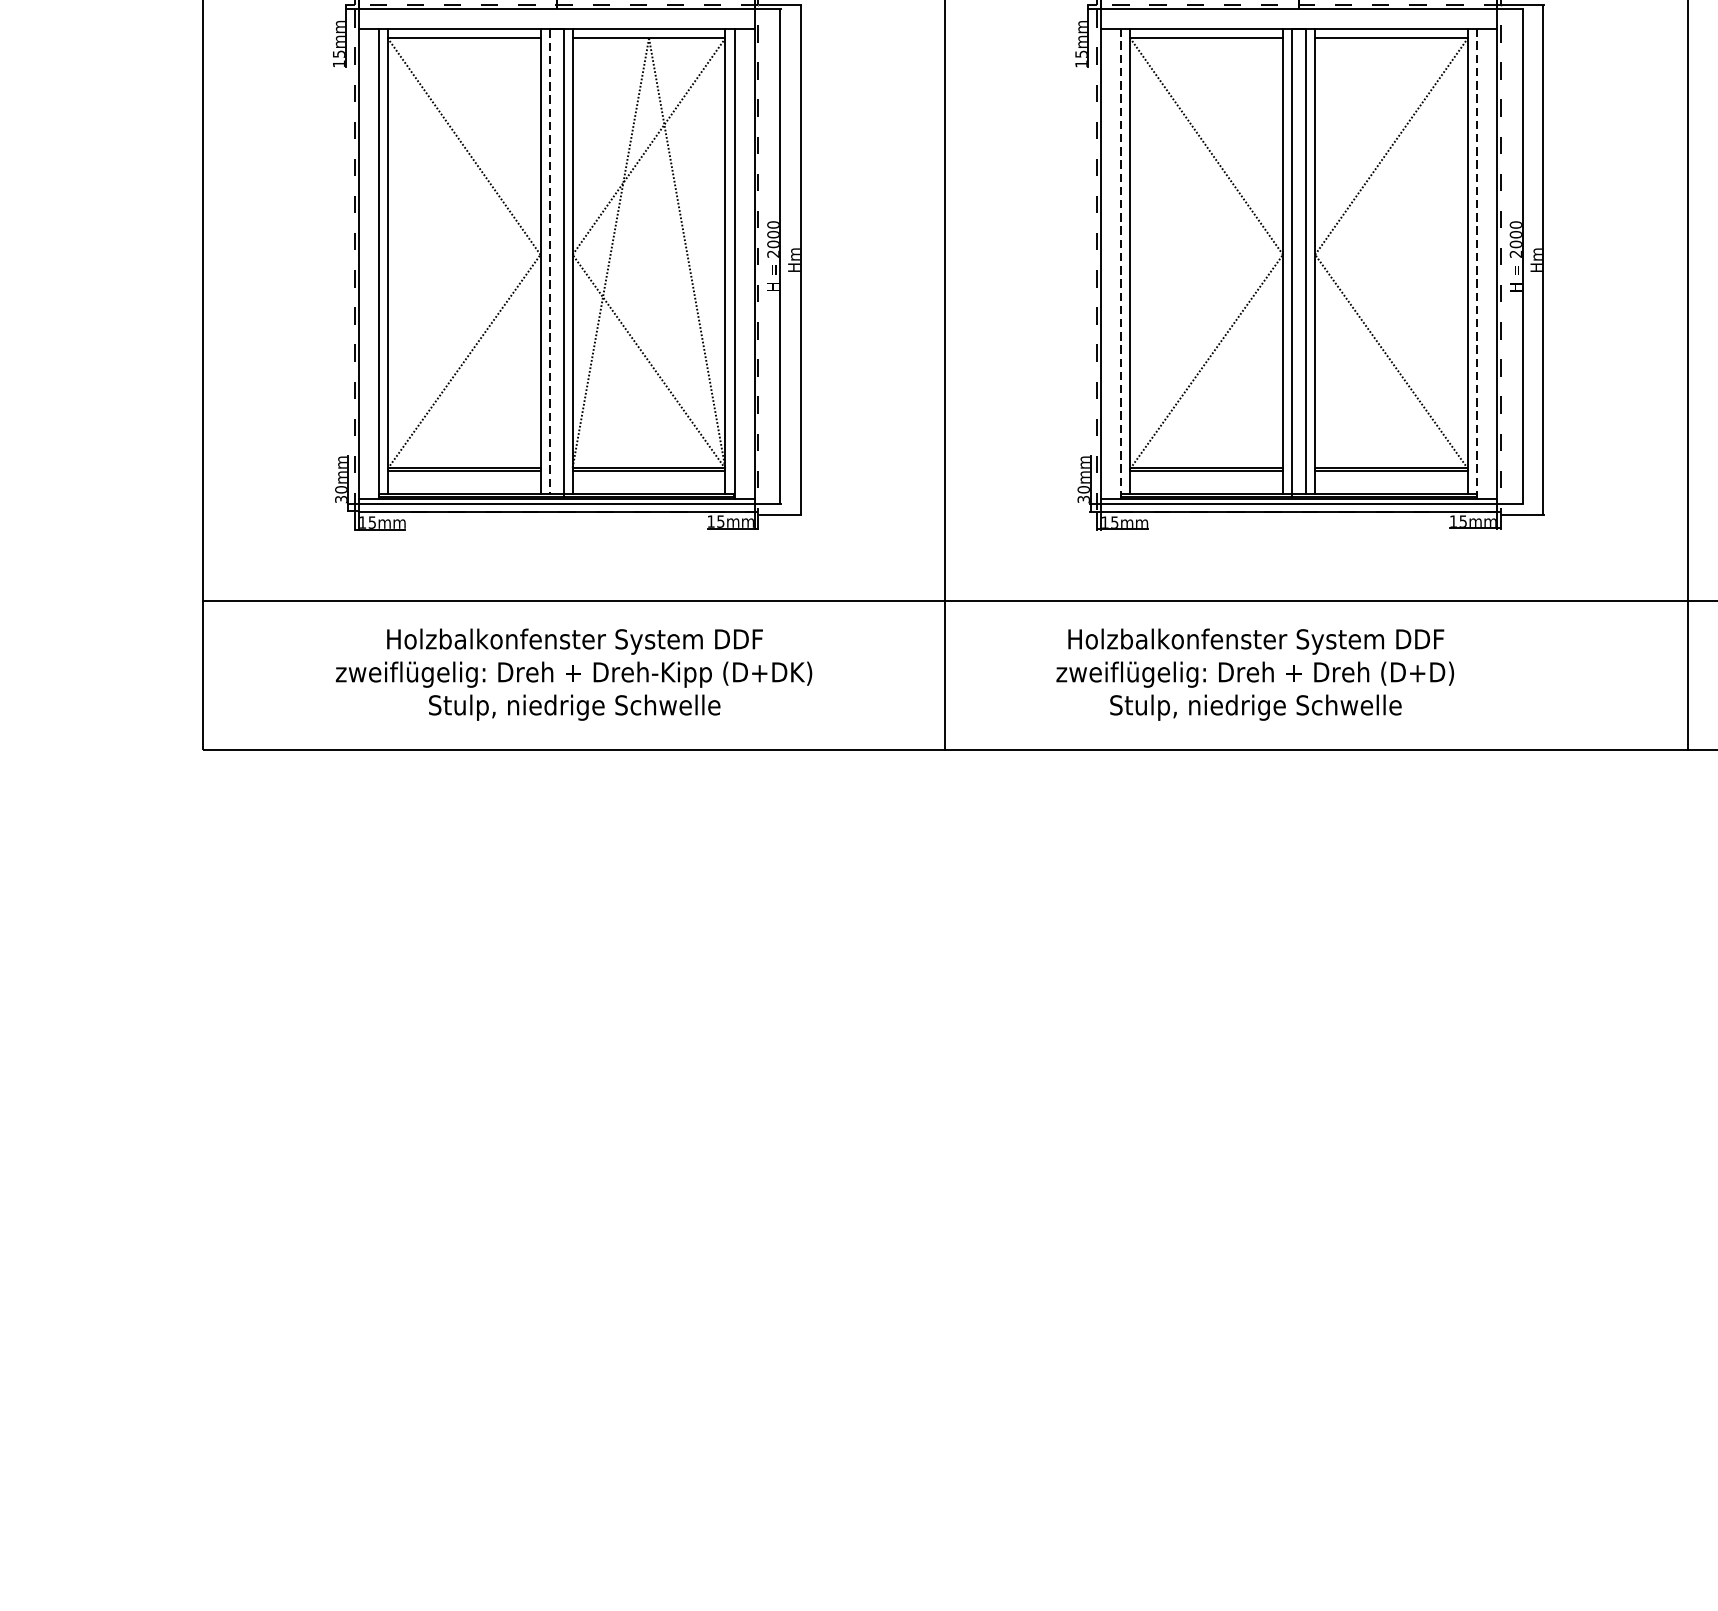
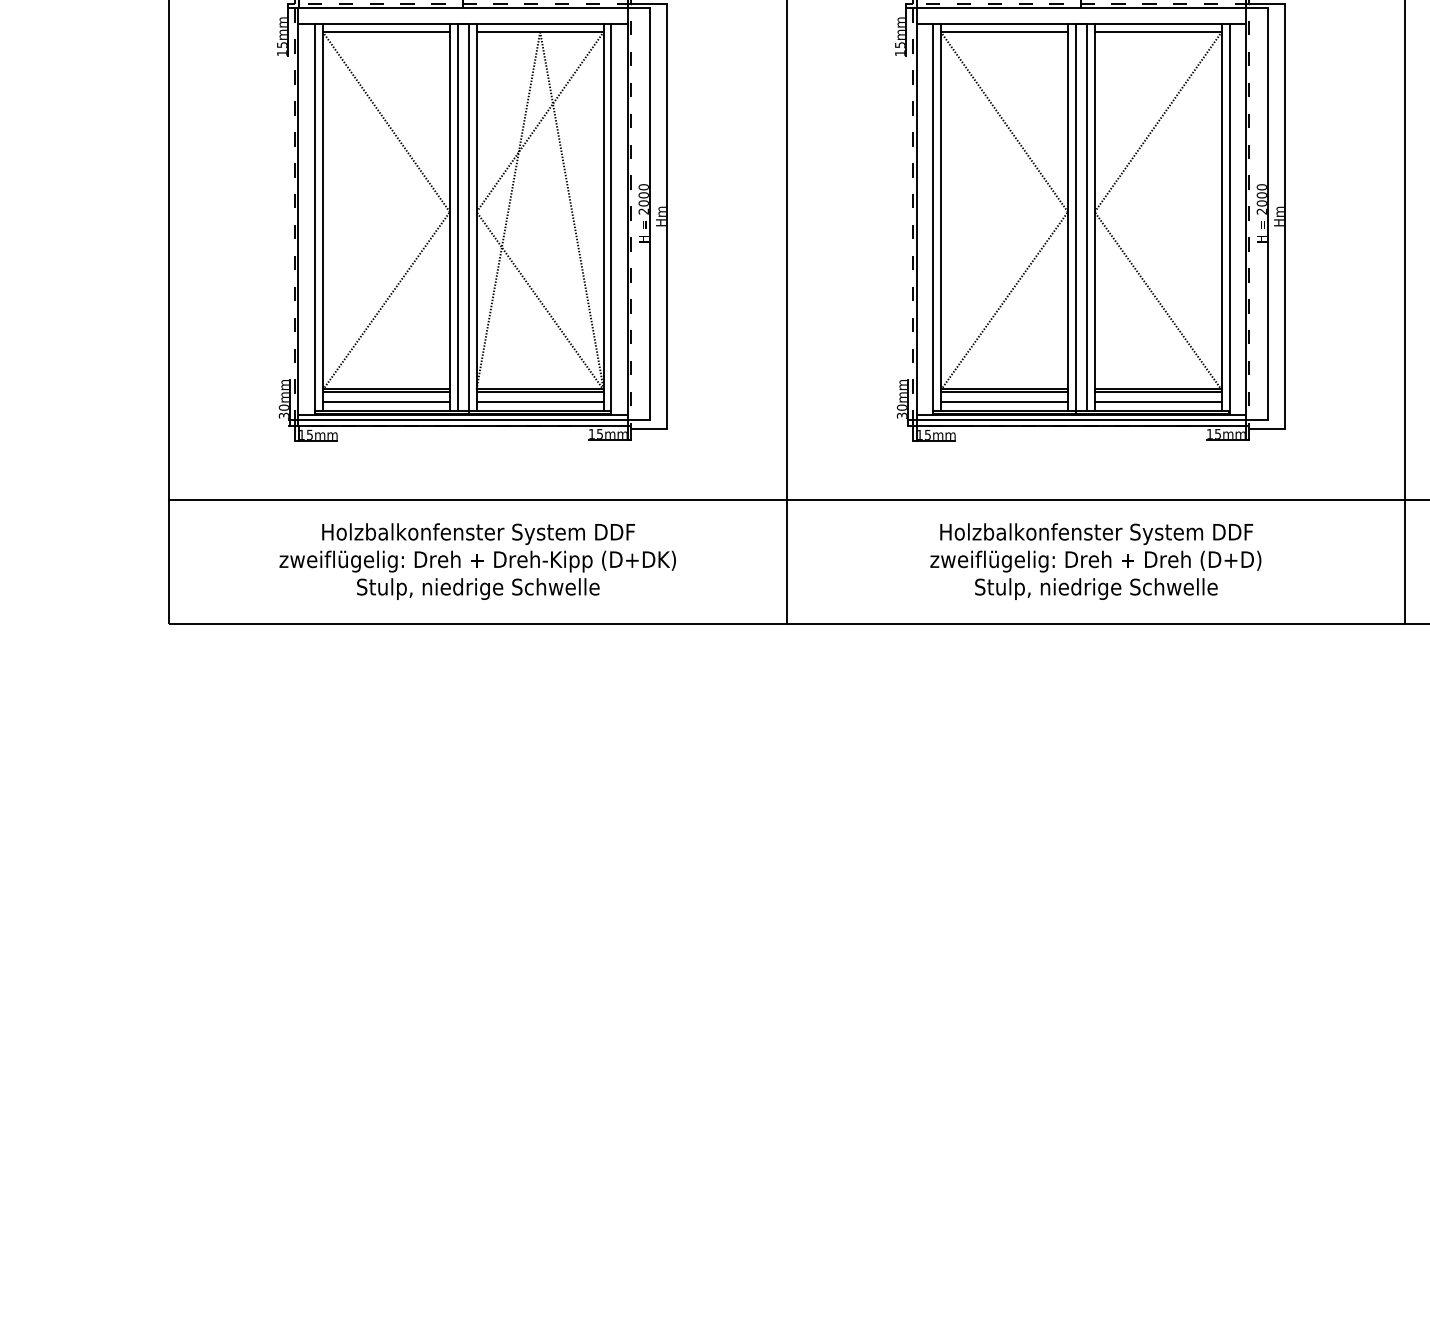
line: (549, 262) -> (457, 218), dashed -> solid
line: (1121, 263) -> (933, 219), dashed -> solid
line: (1477, 263) -> (1229, 219), dashed -> solid
line: (463, 482) -> (385, 401), added
line: (648, 482) -> (539, 401), added
line: (1205, 482) -> (1003, 401), added
line: (1390, 482) -> (1157, 401), added
text: (1254, 674) -> (1095, 561), moved

